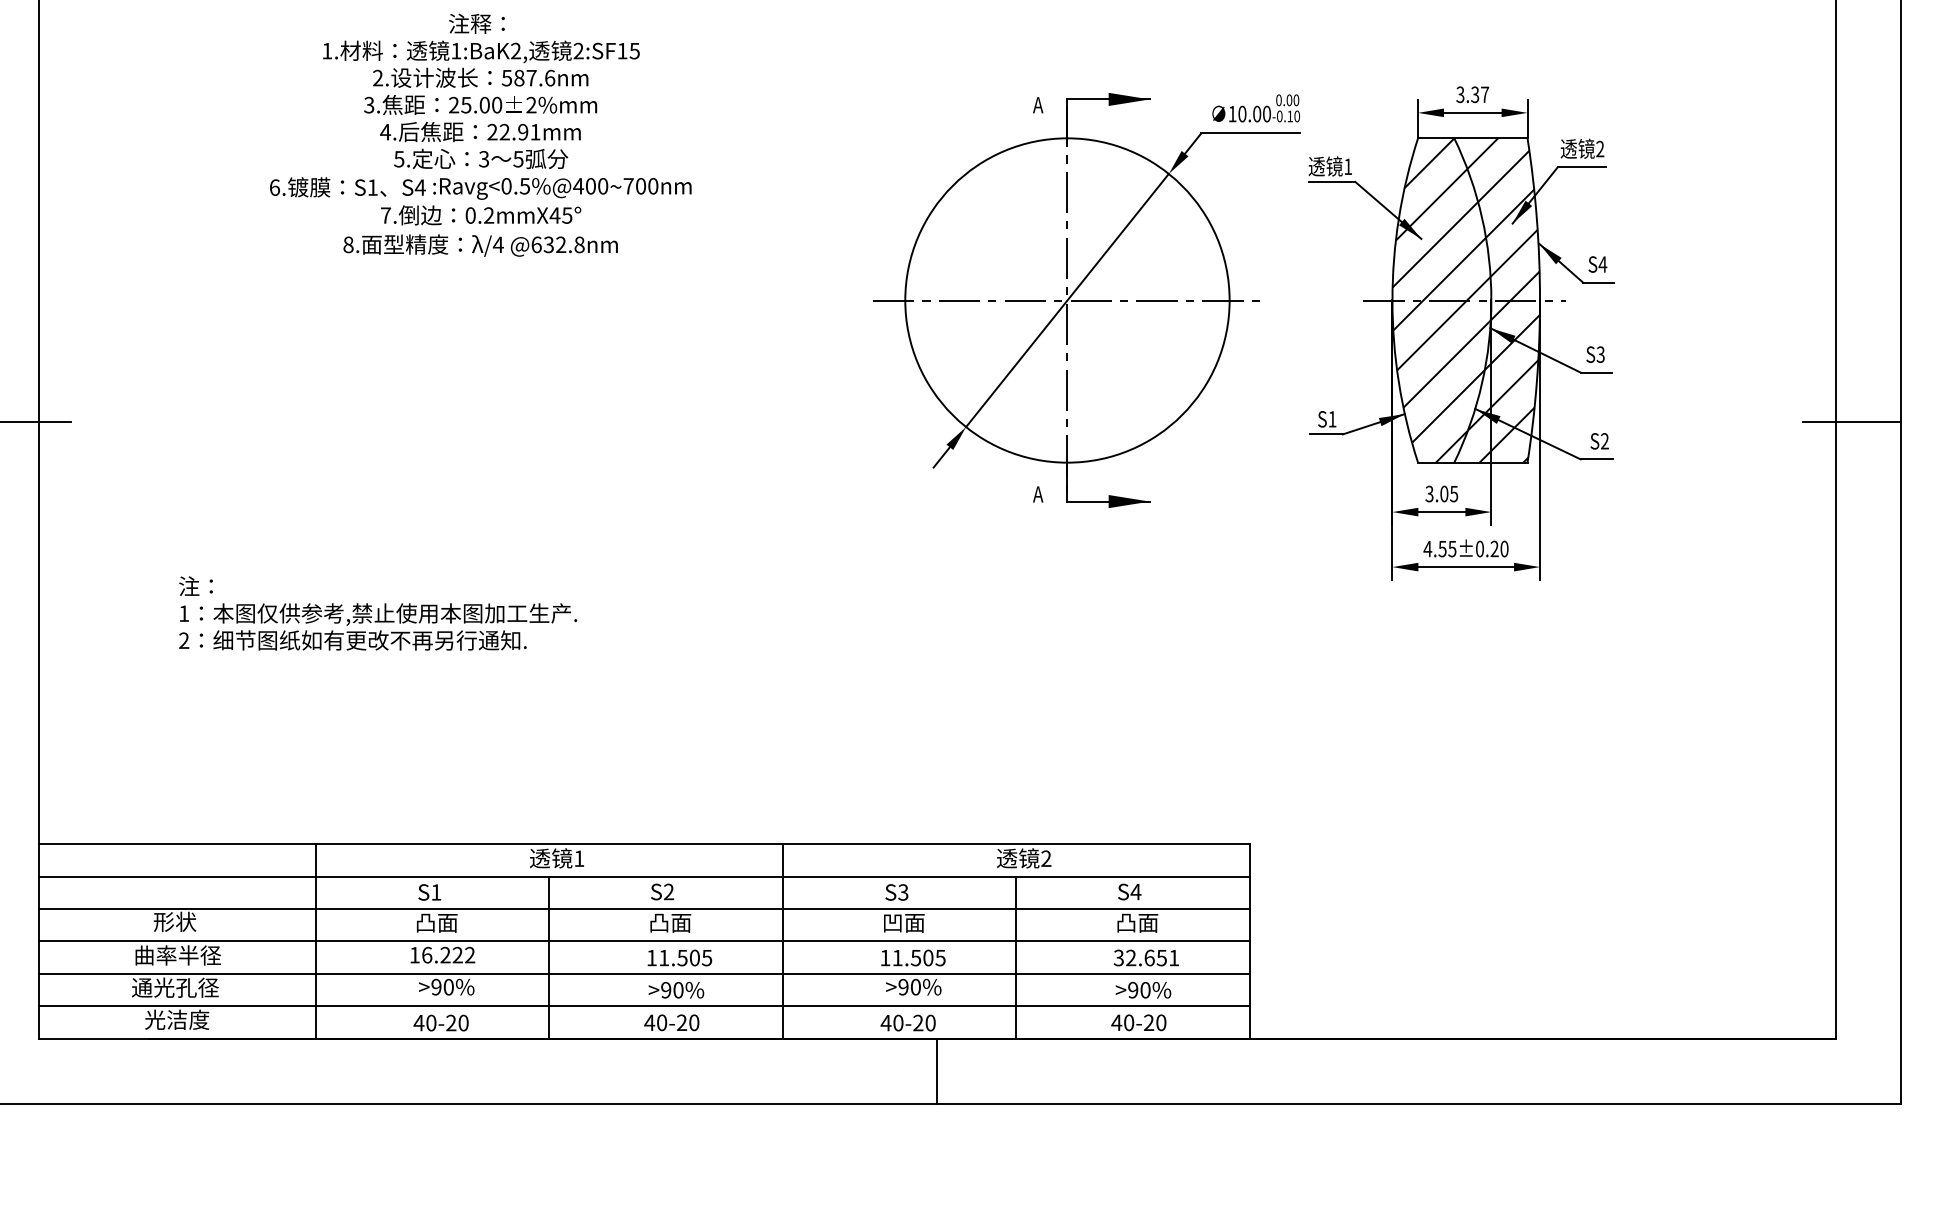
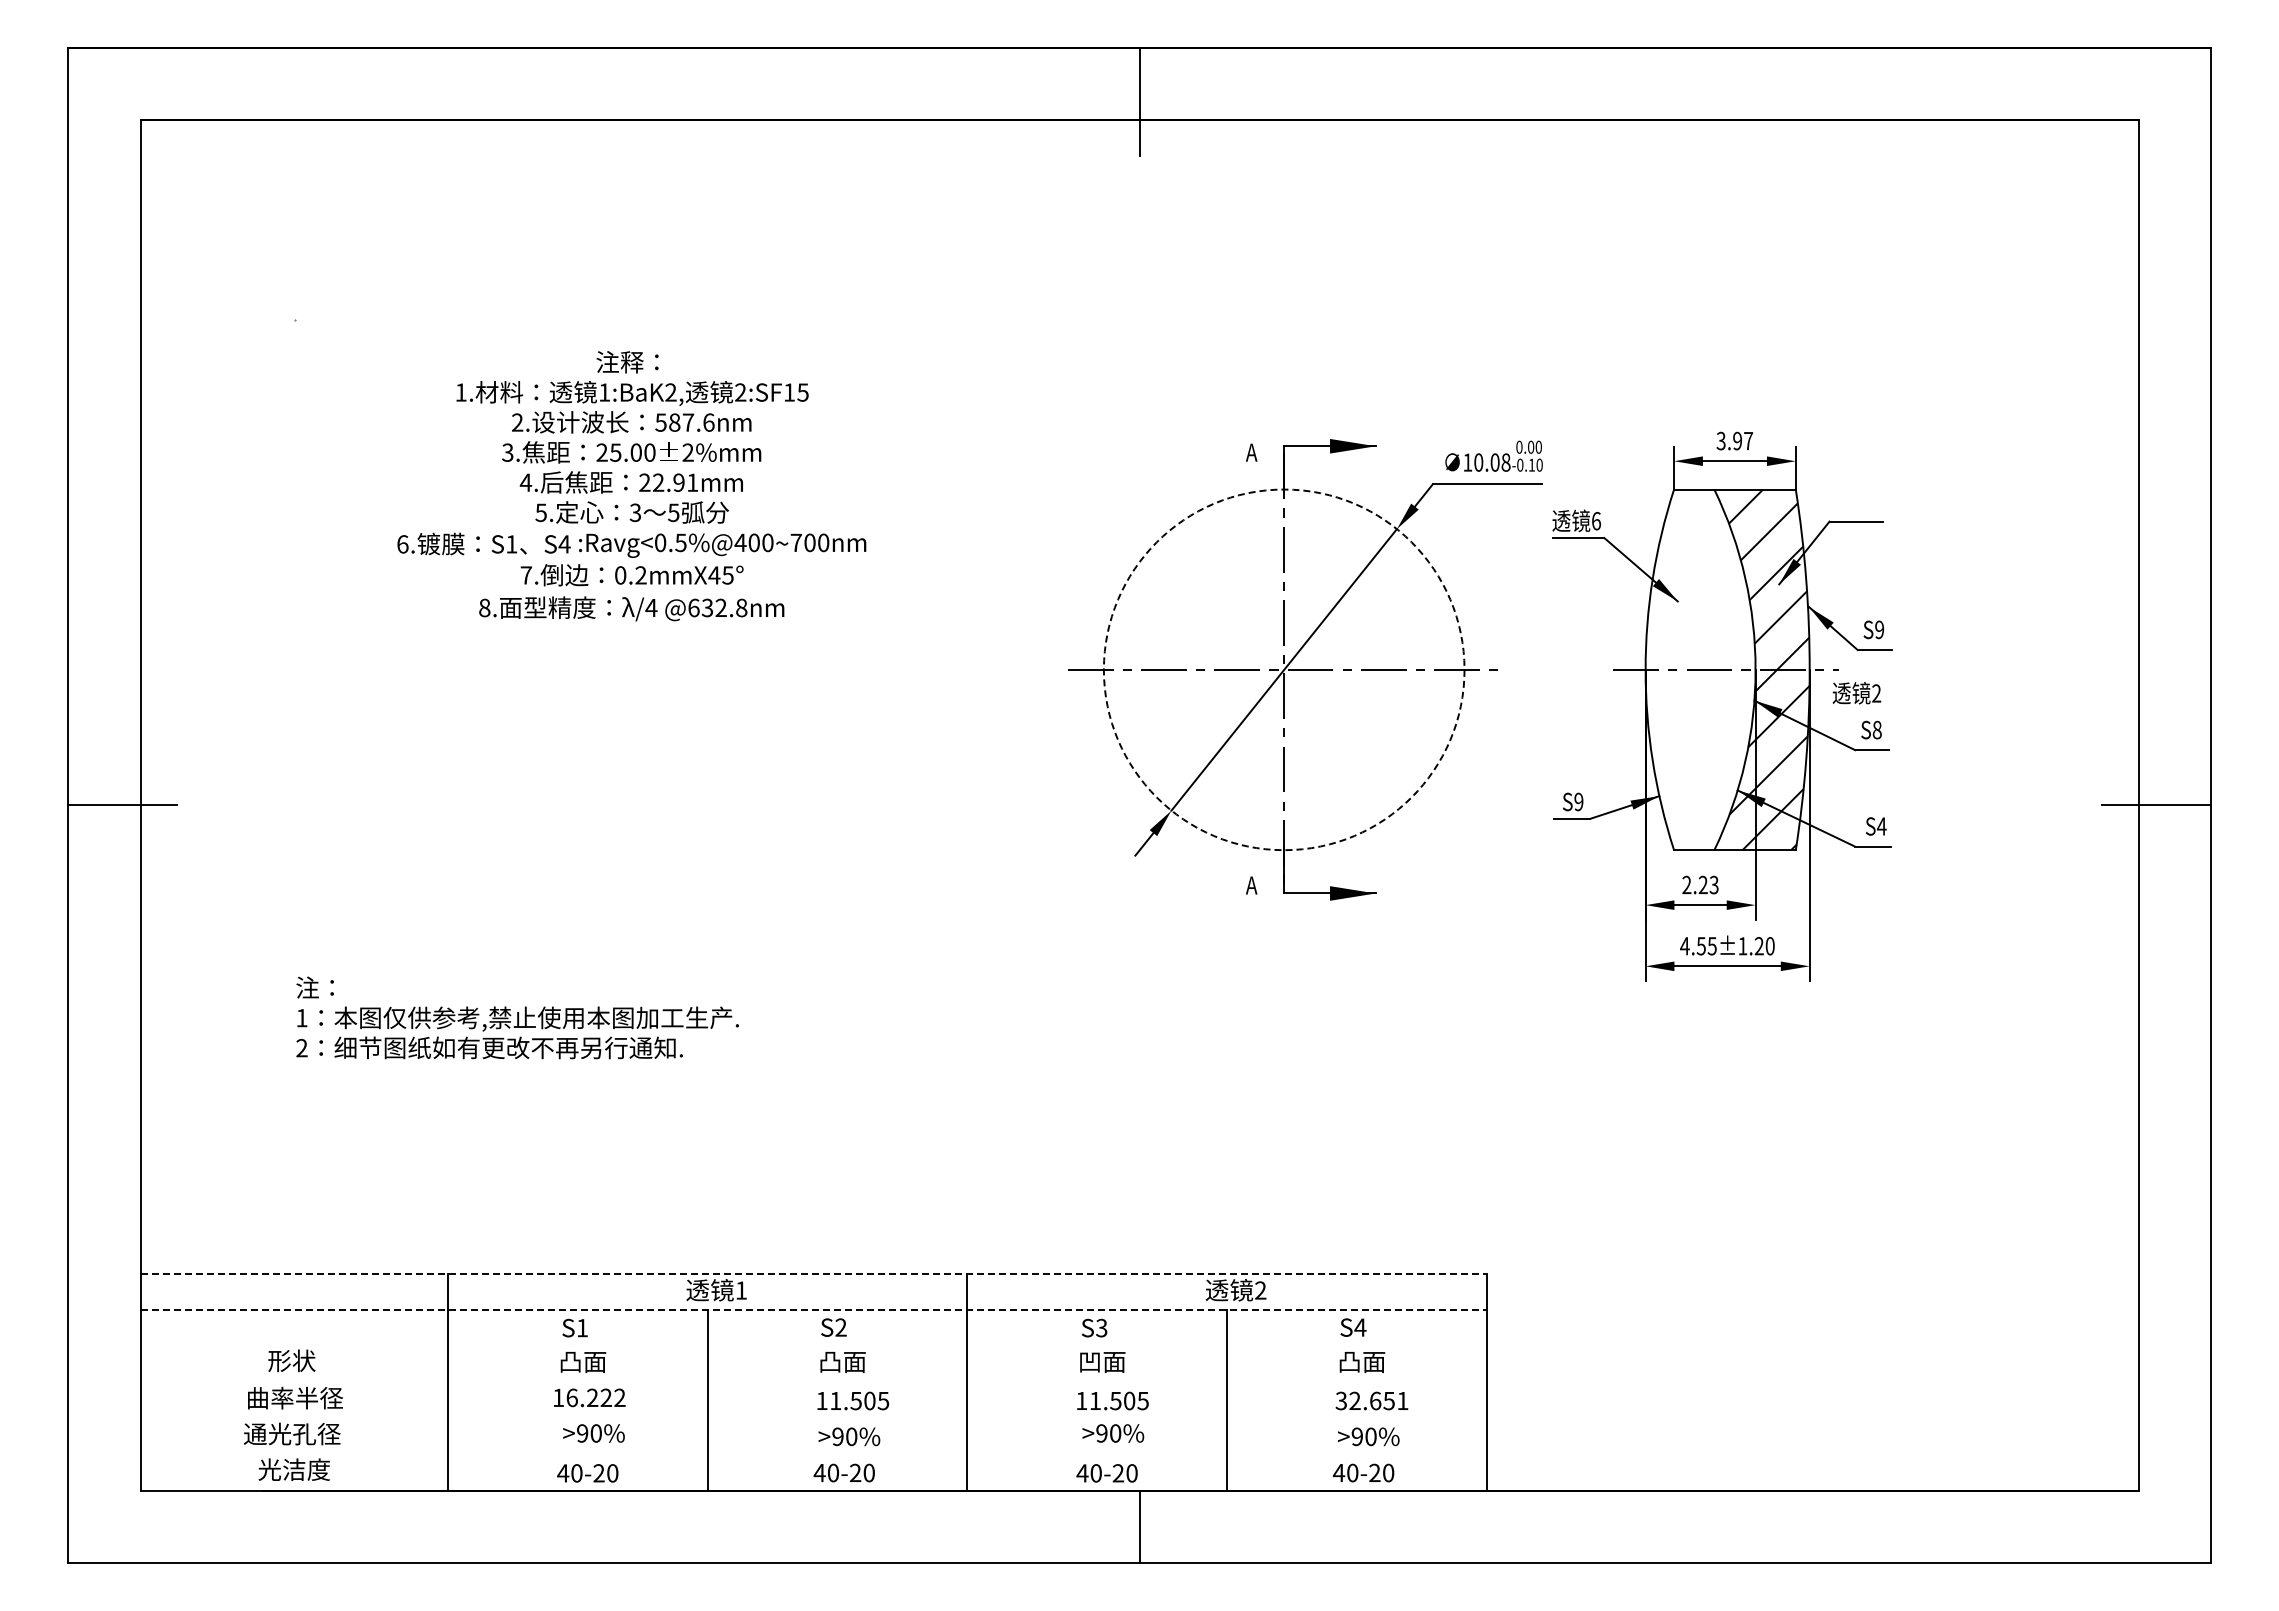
text: (1475, 95) -> (1737, 441), 3.37 -> 3.97
text: (1266, 114) -> (1505, 462), 10.00 -> 10.08
text: (1582, 149) -> (1856, 693), moved
text: (1348, 166) -> (1596, 520), 1 -> 6
text: (1602, 264) -> (1879, 629), S4 -> S9
circle: (1066, 300) -> (1283, 669), solid -> dashed
hatch: (1441, 300) -> (1700, 669), removed
text: (1600, 354) -> (1876, 729), S3 -> S8
text: (1332, 418) -> (1578, 801), S1 -> S9
text: (1604, 441) -> (1881, 826), S2 -> S4
text: (1441, 493) -> (1700, 884), 3.05 -> 2.23
text: (1479, 549) -> (1742, 946), 4.55±0.20 -> 4.55±1.20
line: (645, 844) -> (814, 1274), solid -> dashed
line: (645, 876) -> (814, 1310), solid -> dashed
line: (644, 909) -> (813, 1346), removed
line: (644, 941) -> (813, 1382), removed
line: (644, 973) -> (813, 1418), removed
line: (644, 1006) -> (813, 1454), removed

